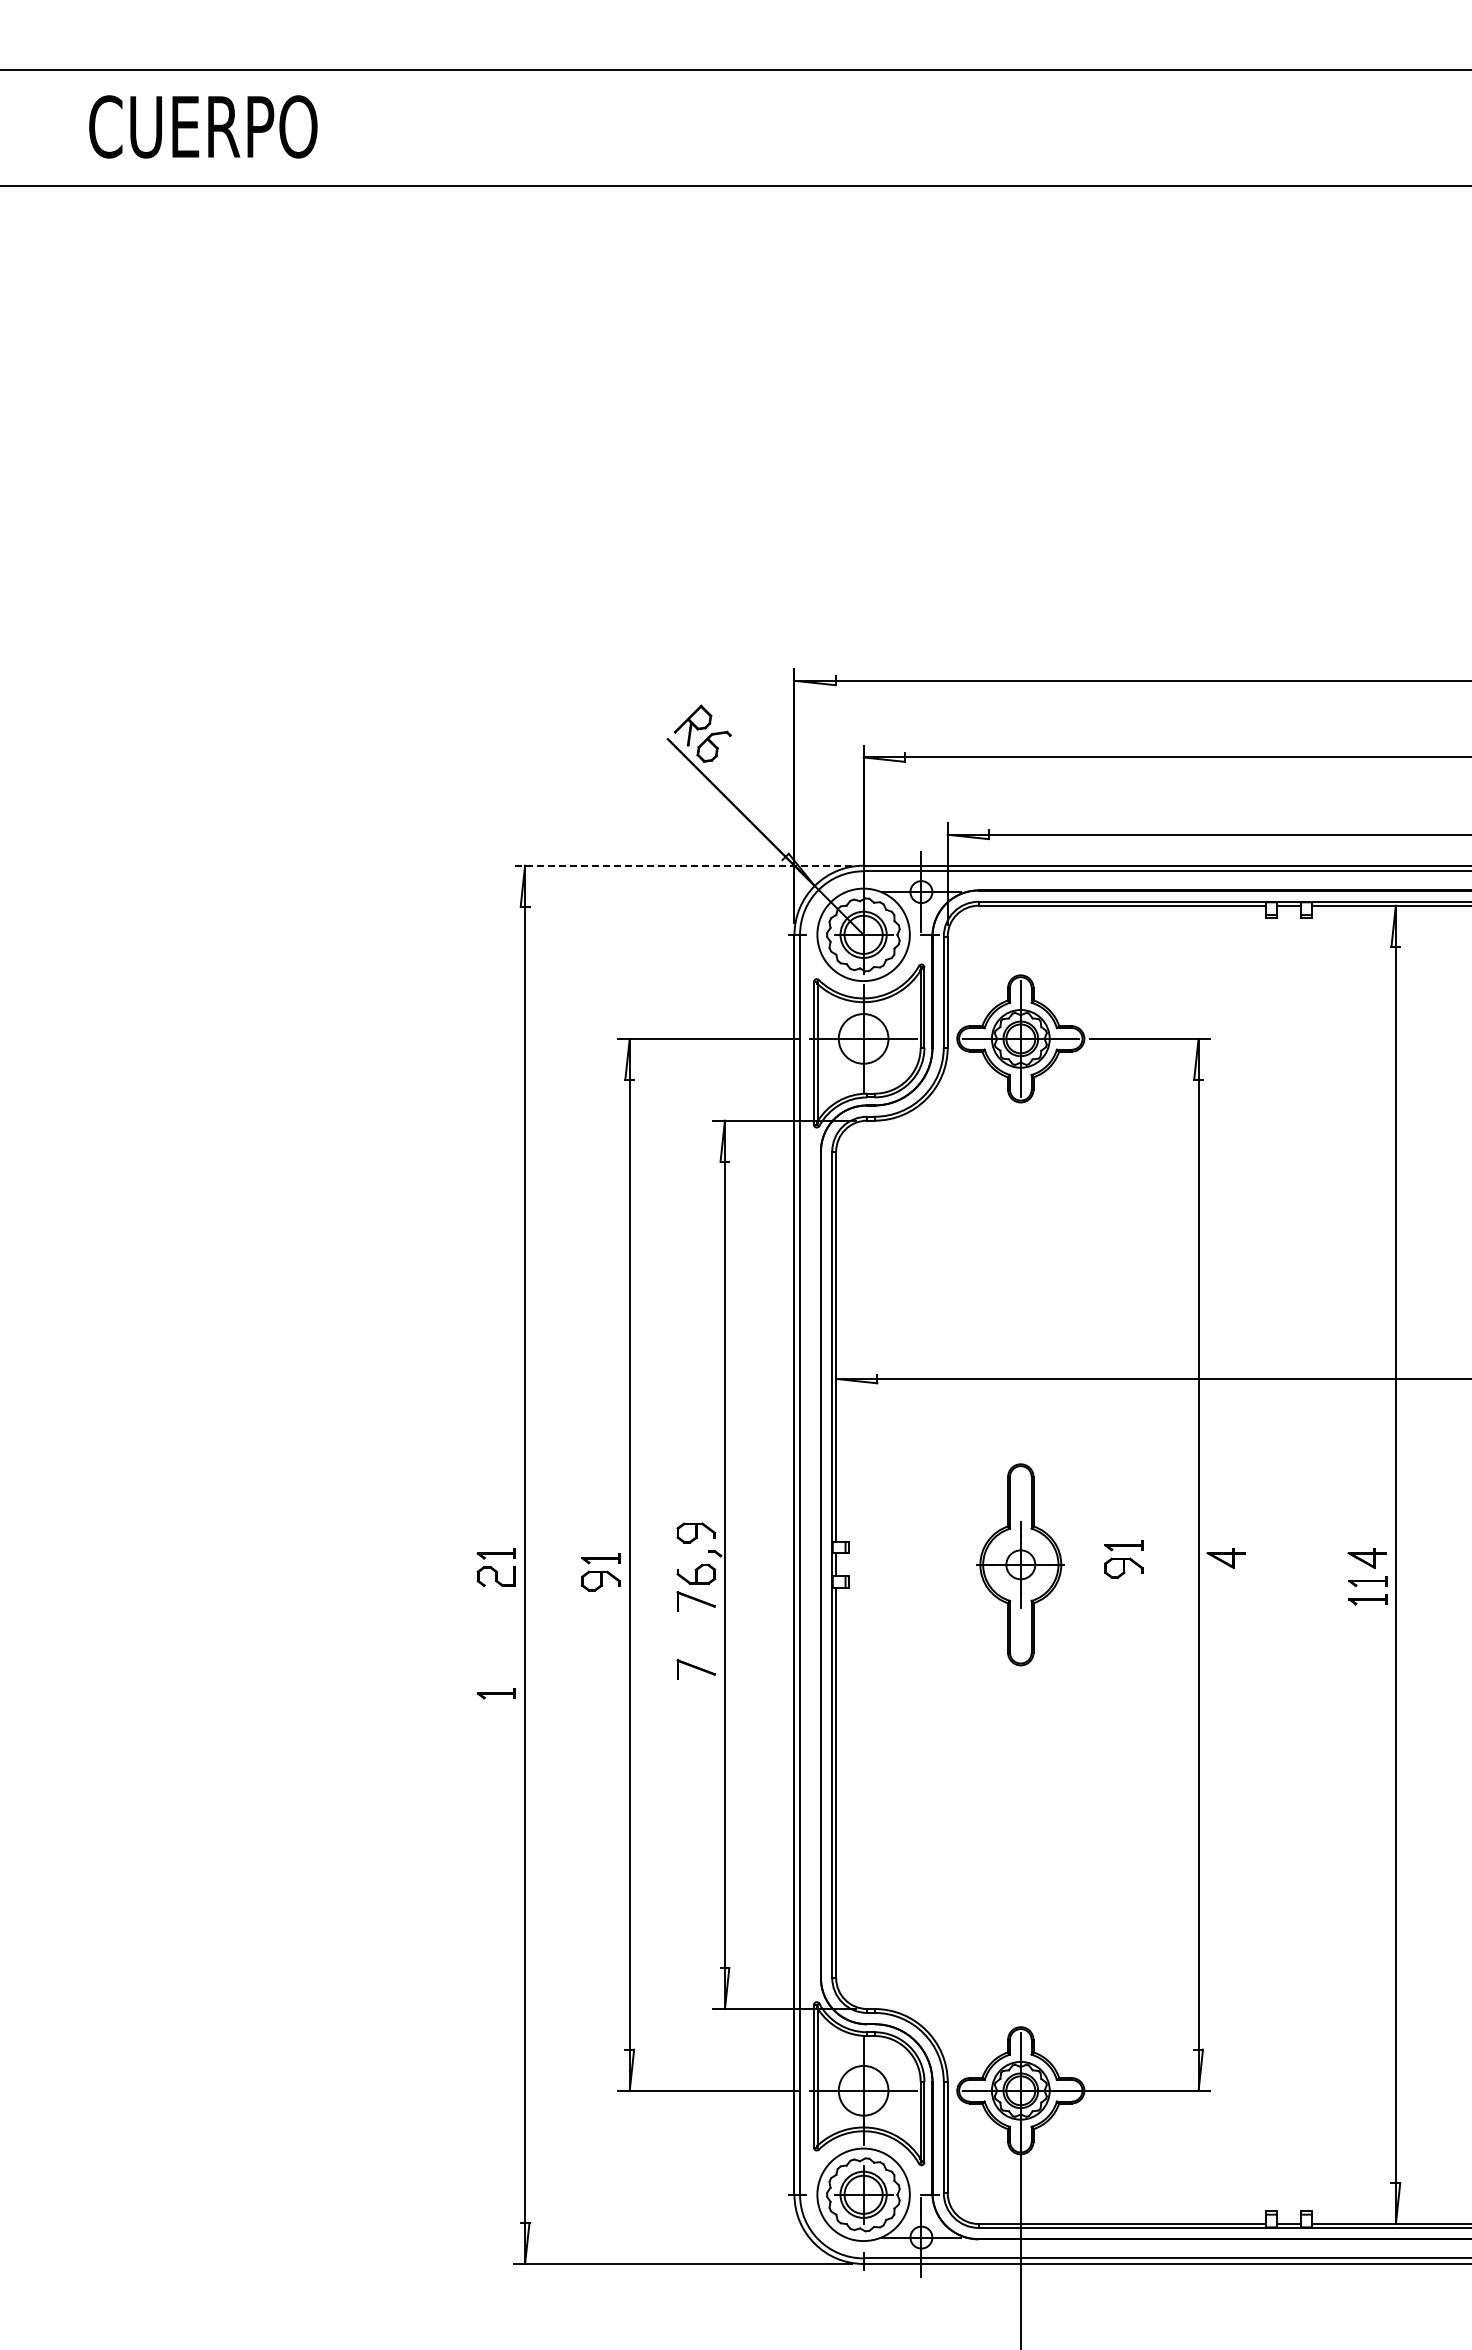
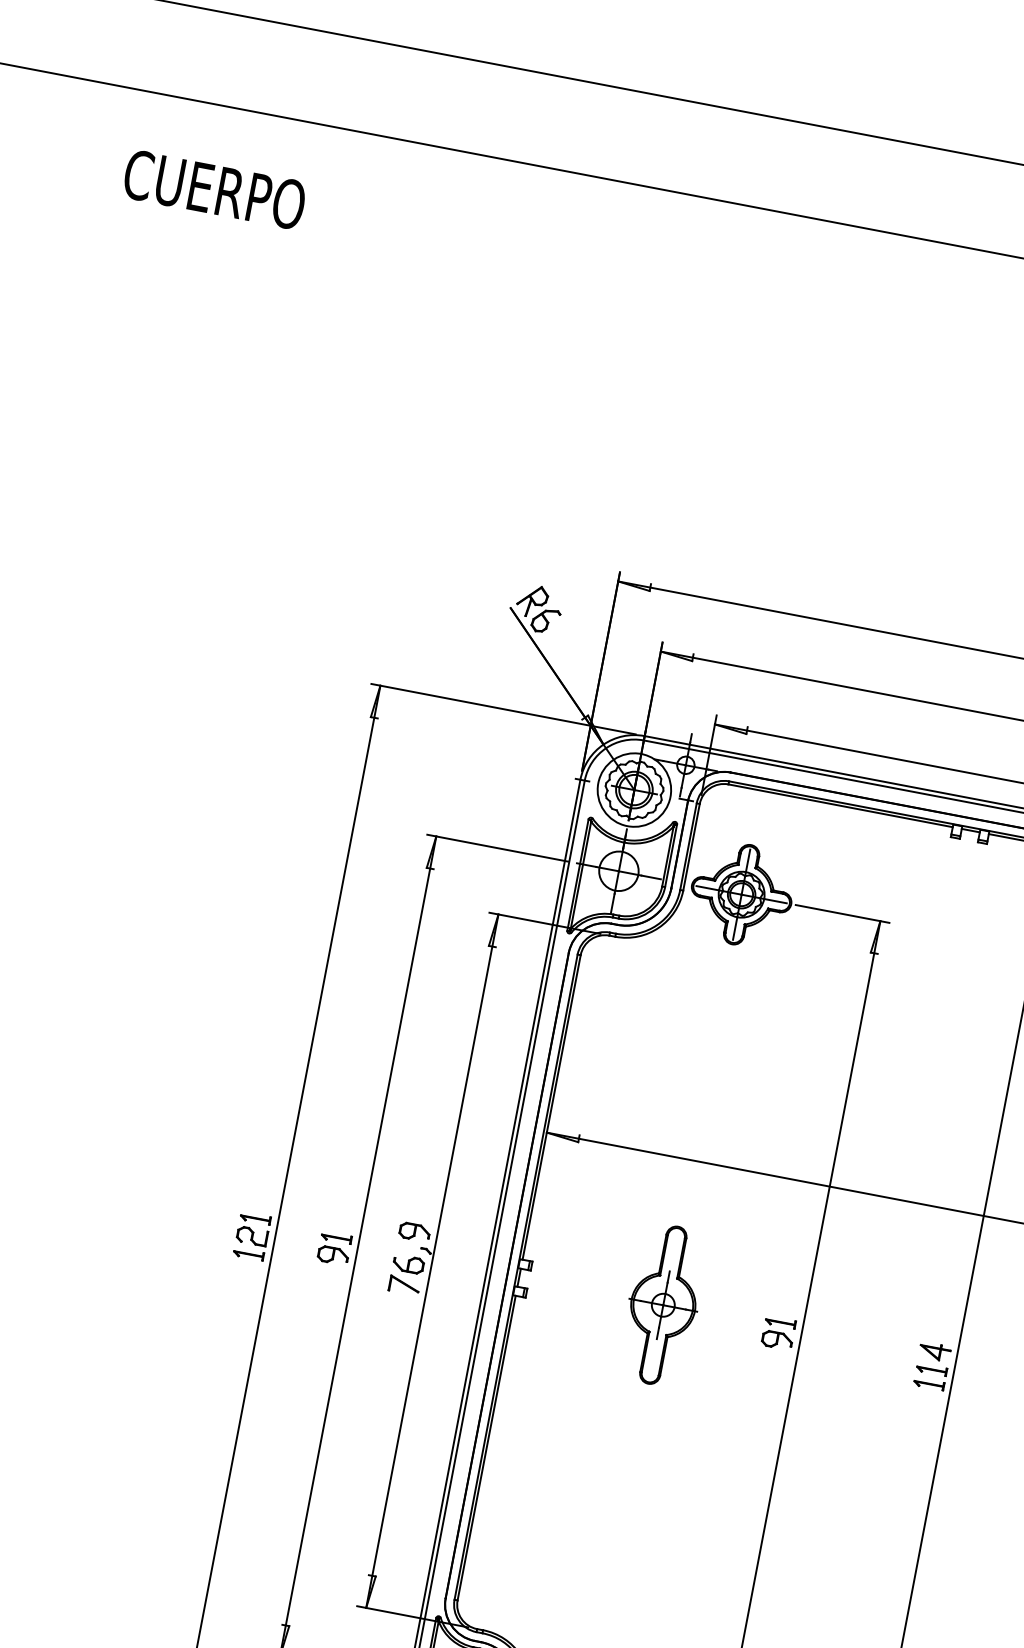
text: (203, 126) -> (214, 189), moved
line: (682, 865) -> (503, 708), dashed -> solid
part: (1225, 1558) -> (824, 1330), removed
part: (1123, 1559) -> (778, 1333), moved
part: (695, 1669) -> (393, 1338), removed
part: (495, 1693) -> (248, 1254), moved

